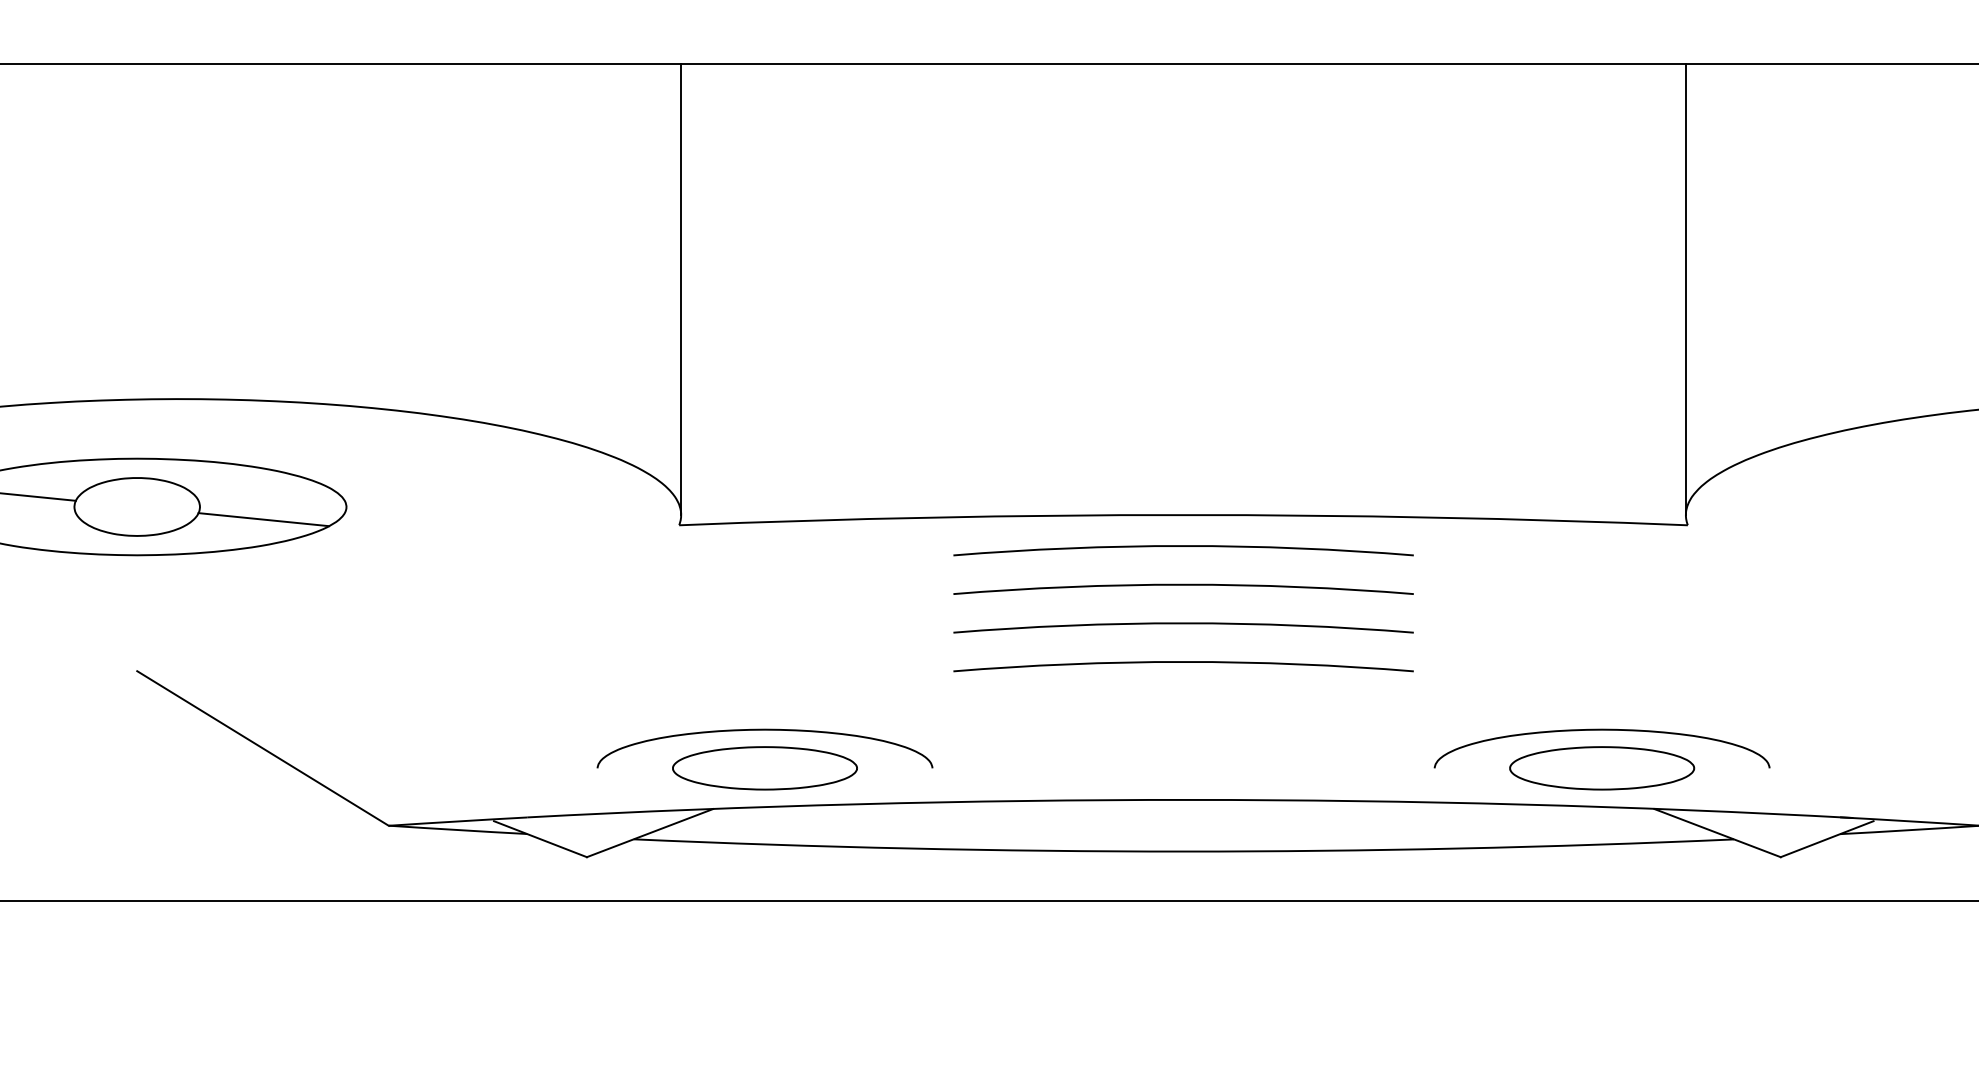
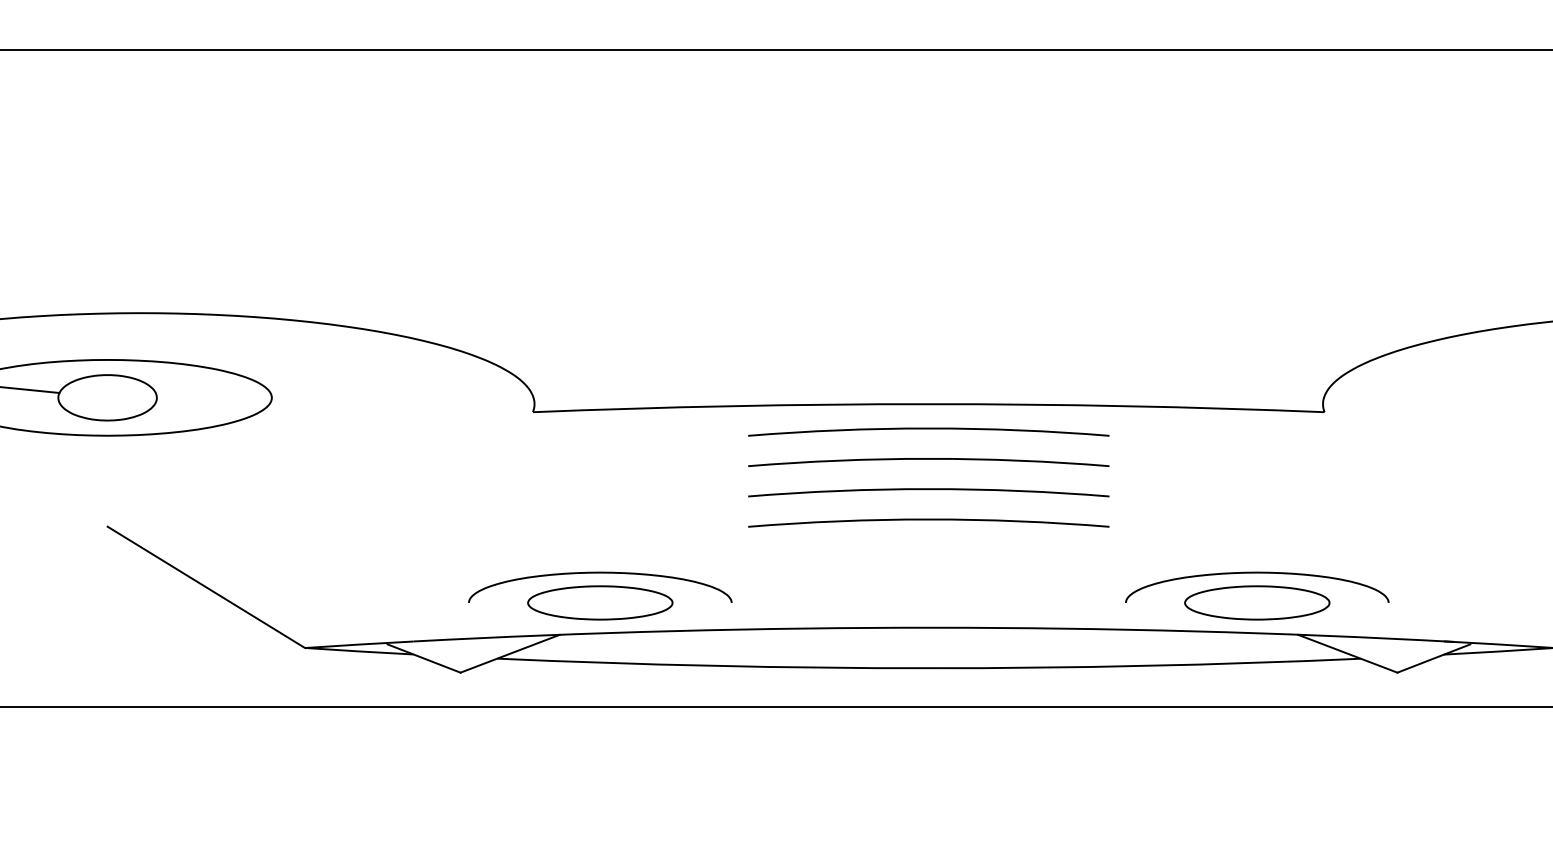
line: (681, 289) -> (534, 227), removed
line: (1685, 289) -> (1322, 227), removed
line: (263, 519) -> (206, 407), removed

